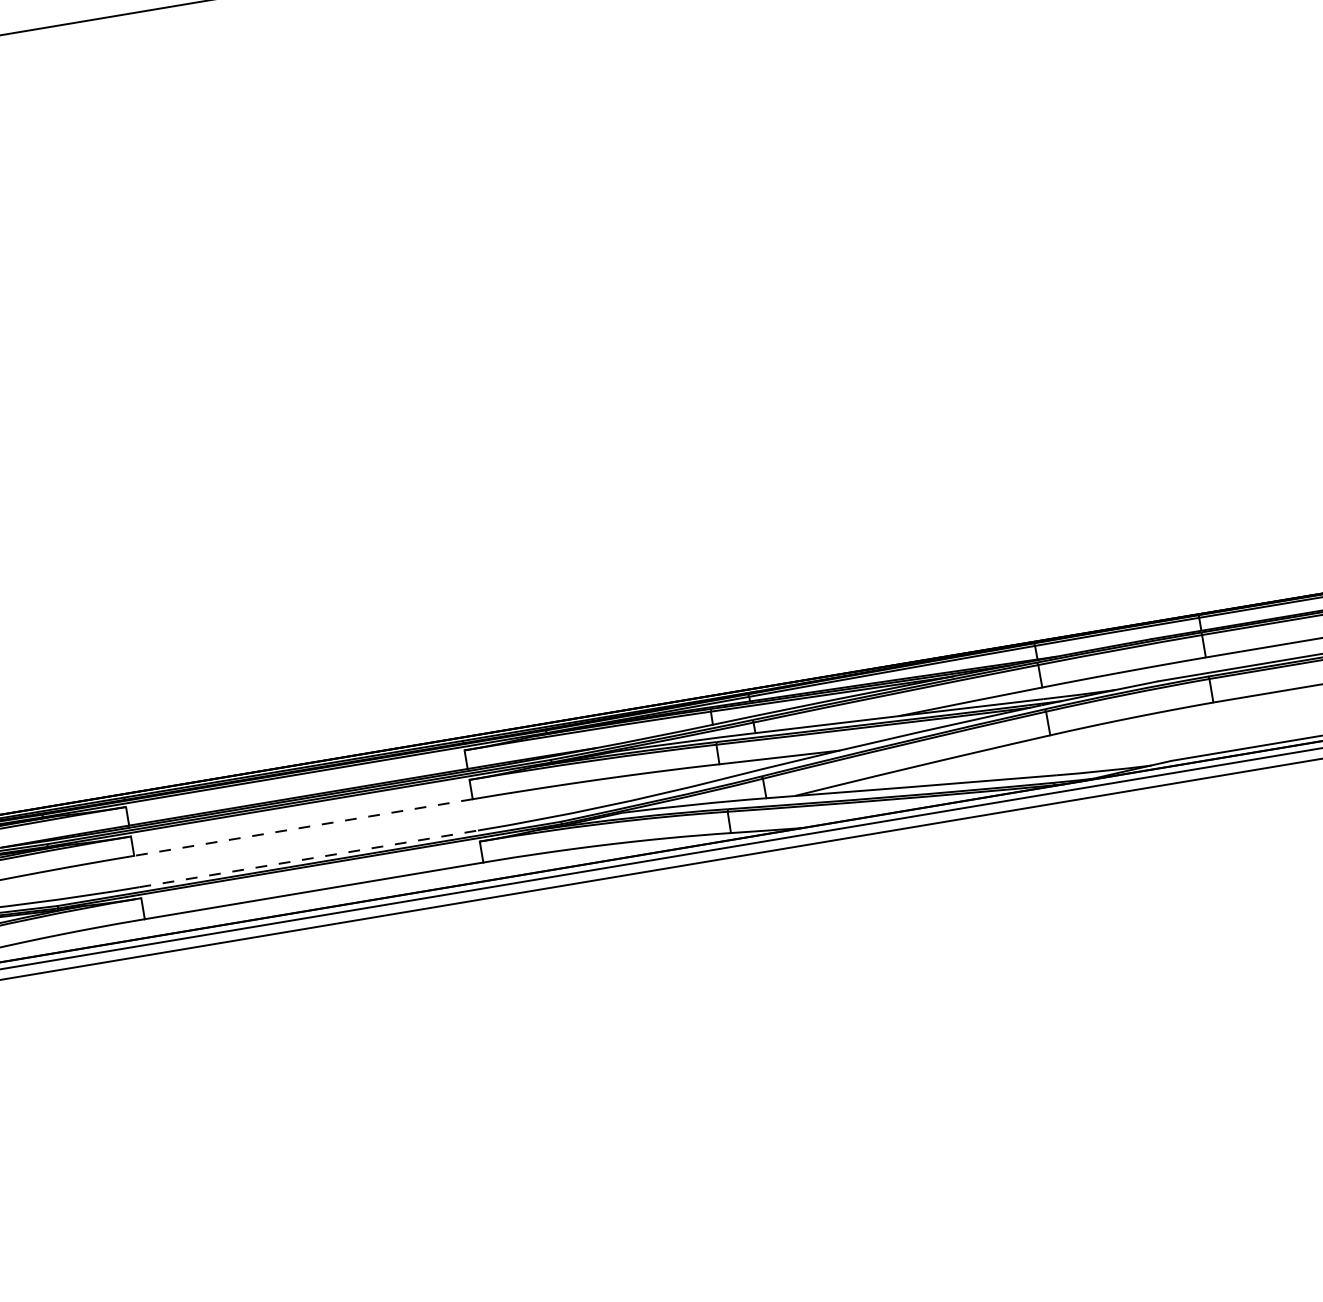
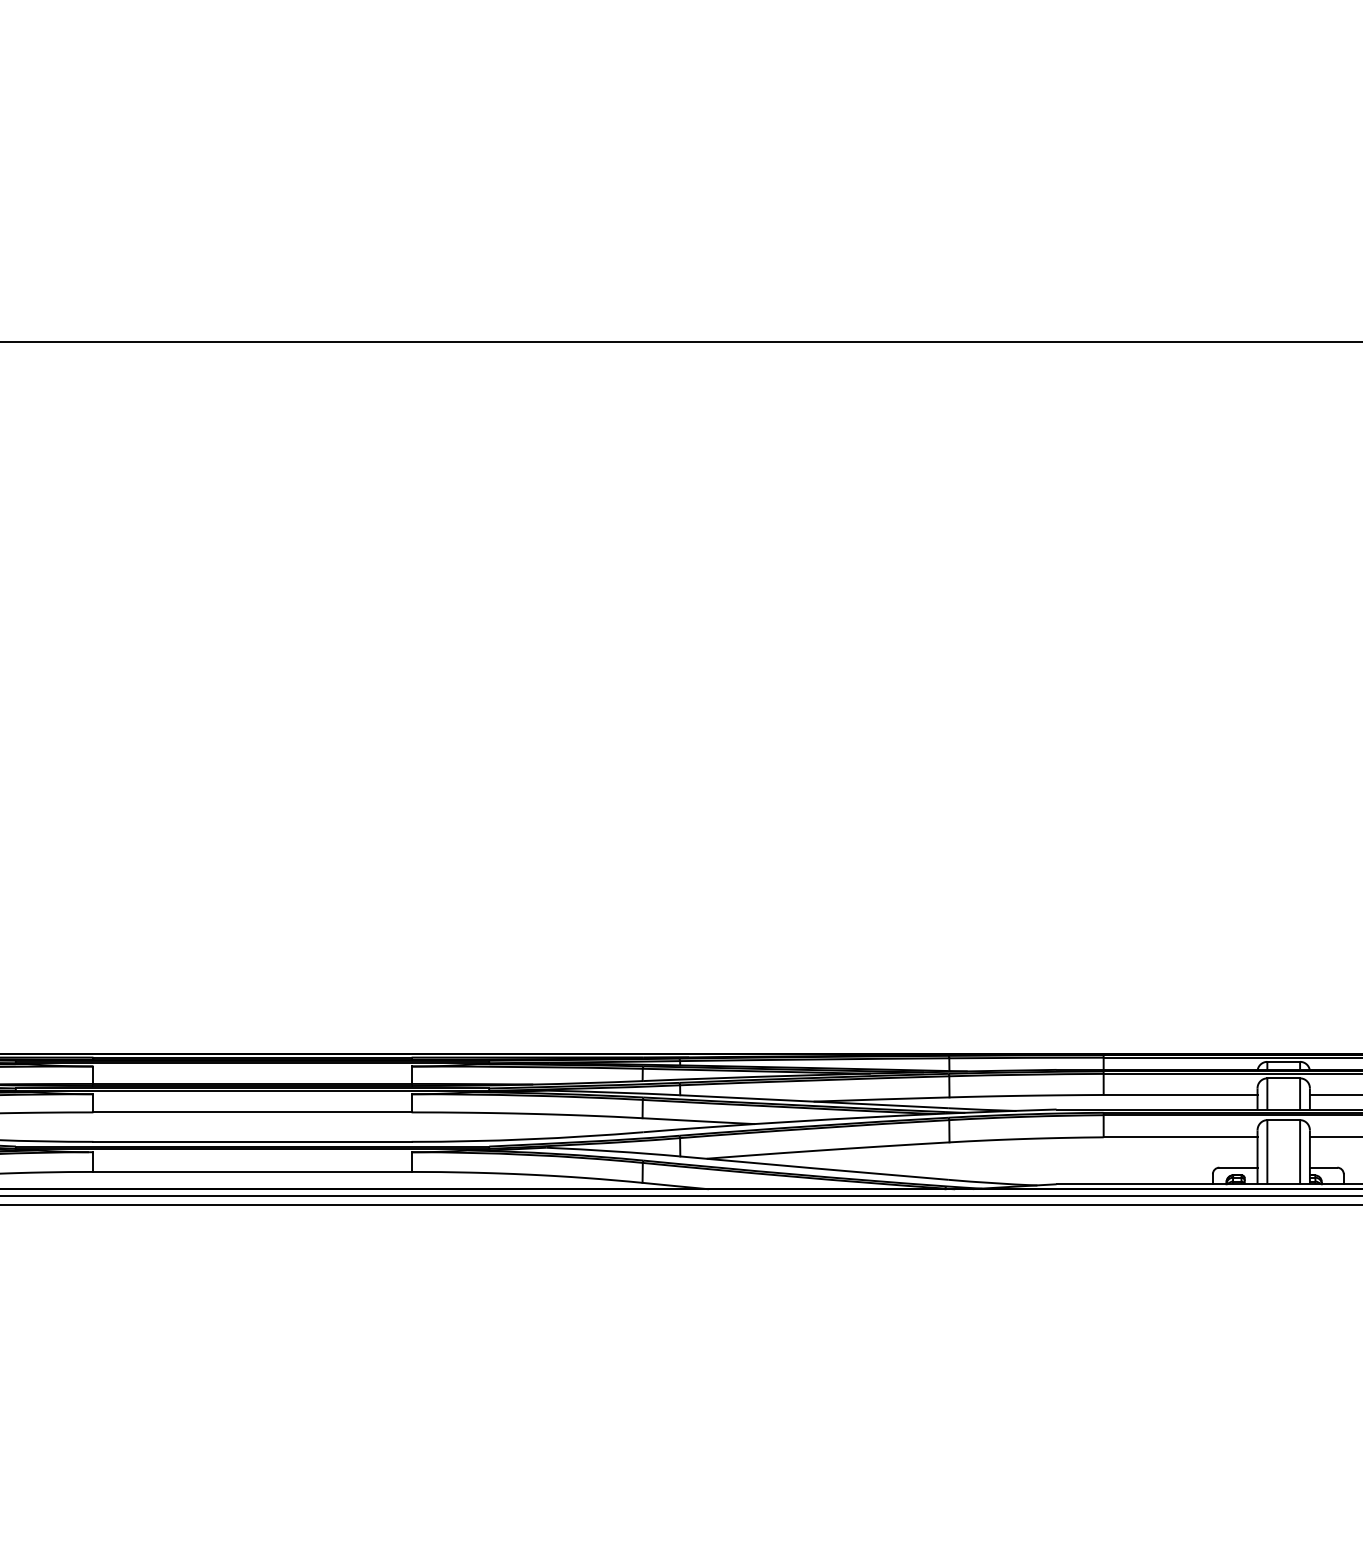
line: (303, 827) -> (252, 1112), dashed -> solid
line: (309, 858) -> (253, 1141), dashed -> solid

